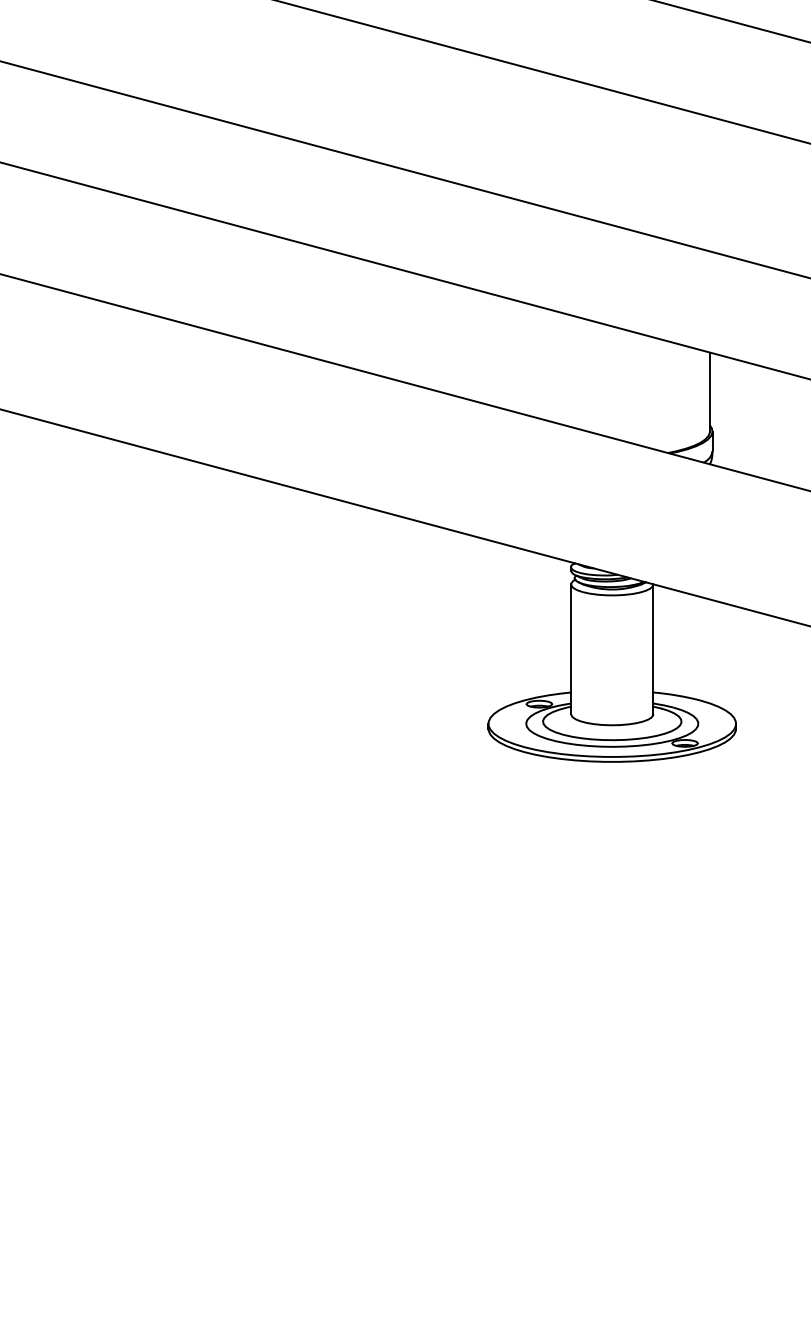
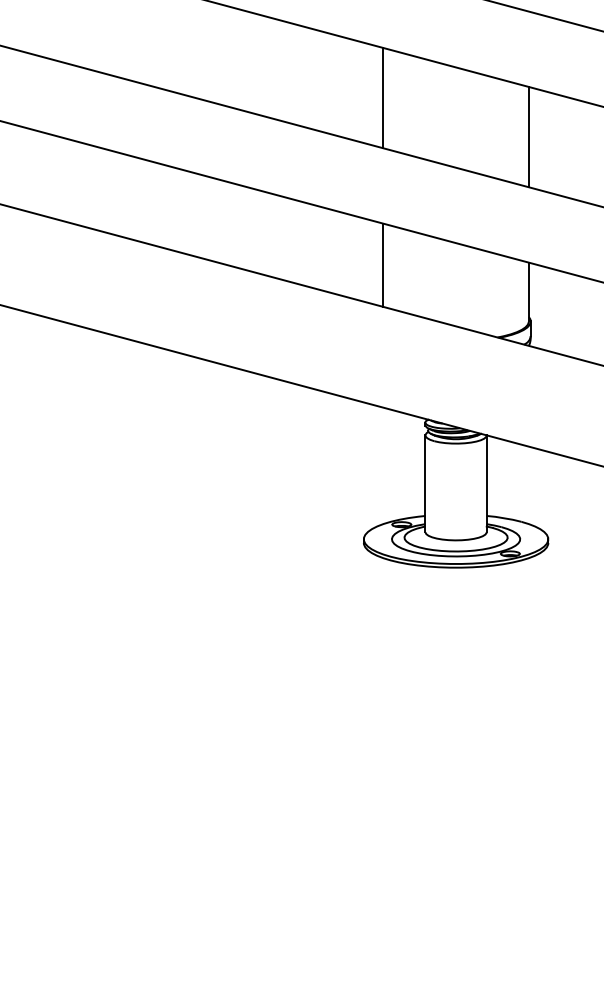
line: (514, 131) -> (383, 97), added
line: (709, 183) -> (528, 136), added
line: (514, 355) -> (383, 264), added

